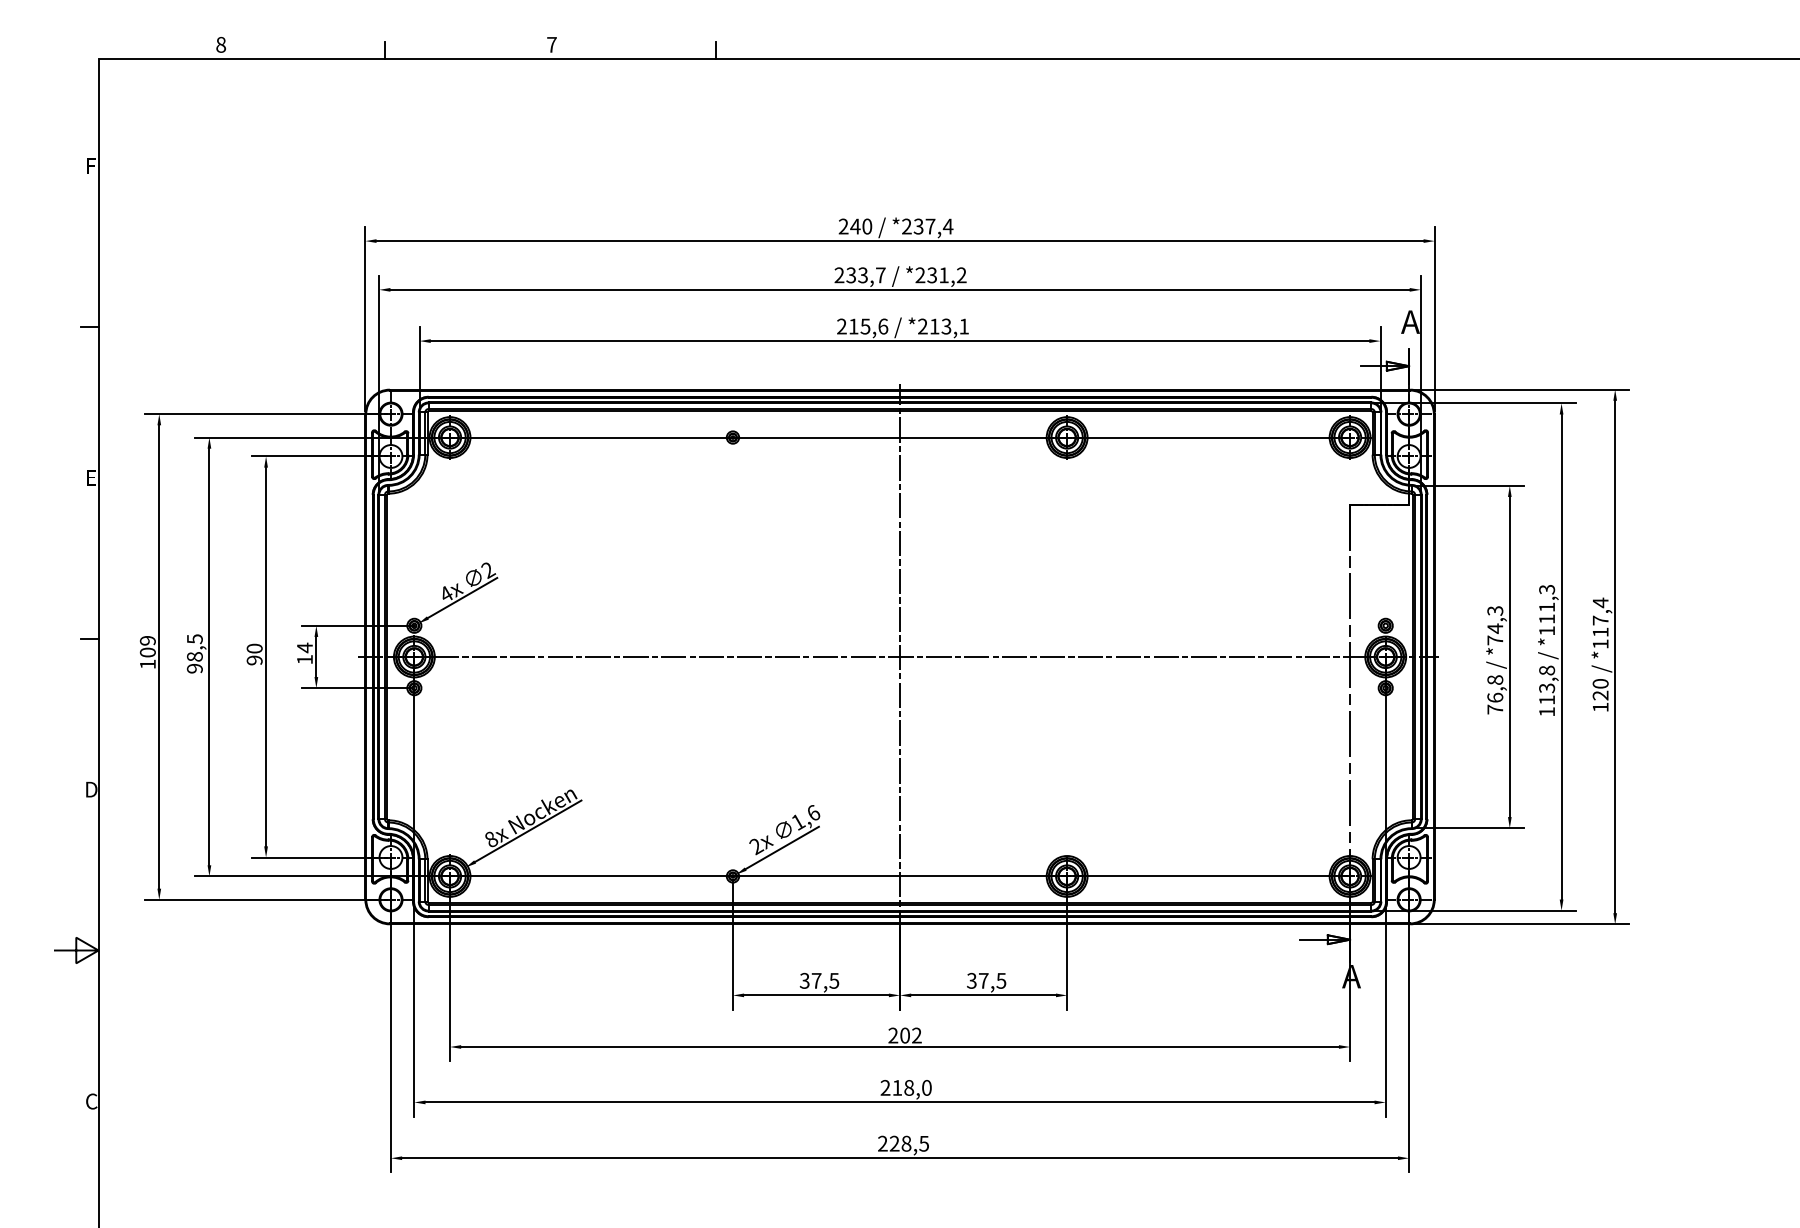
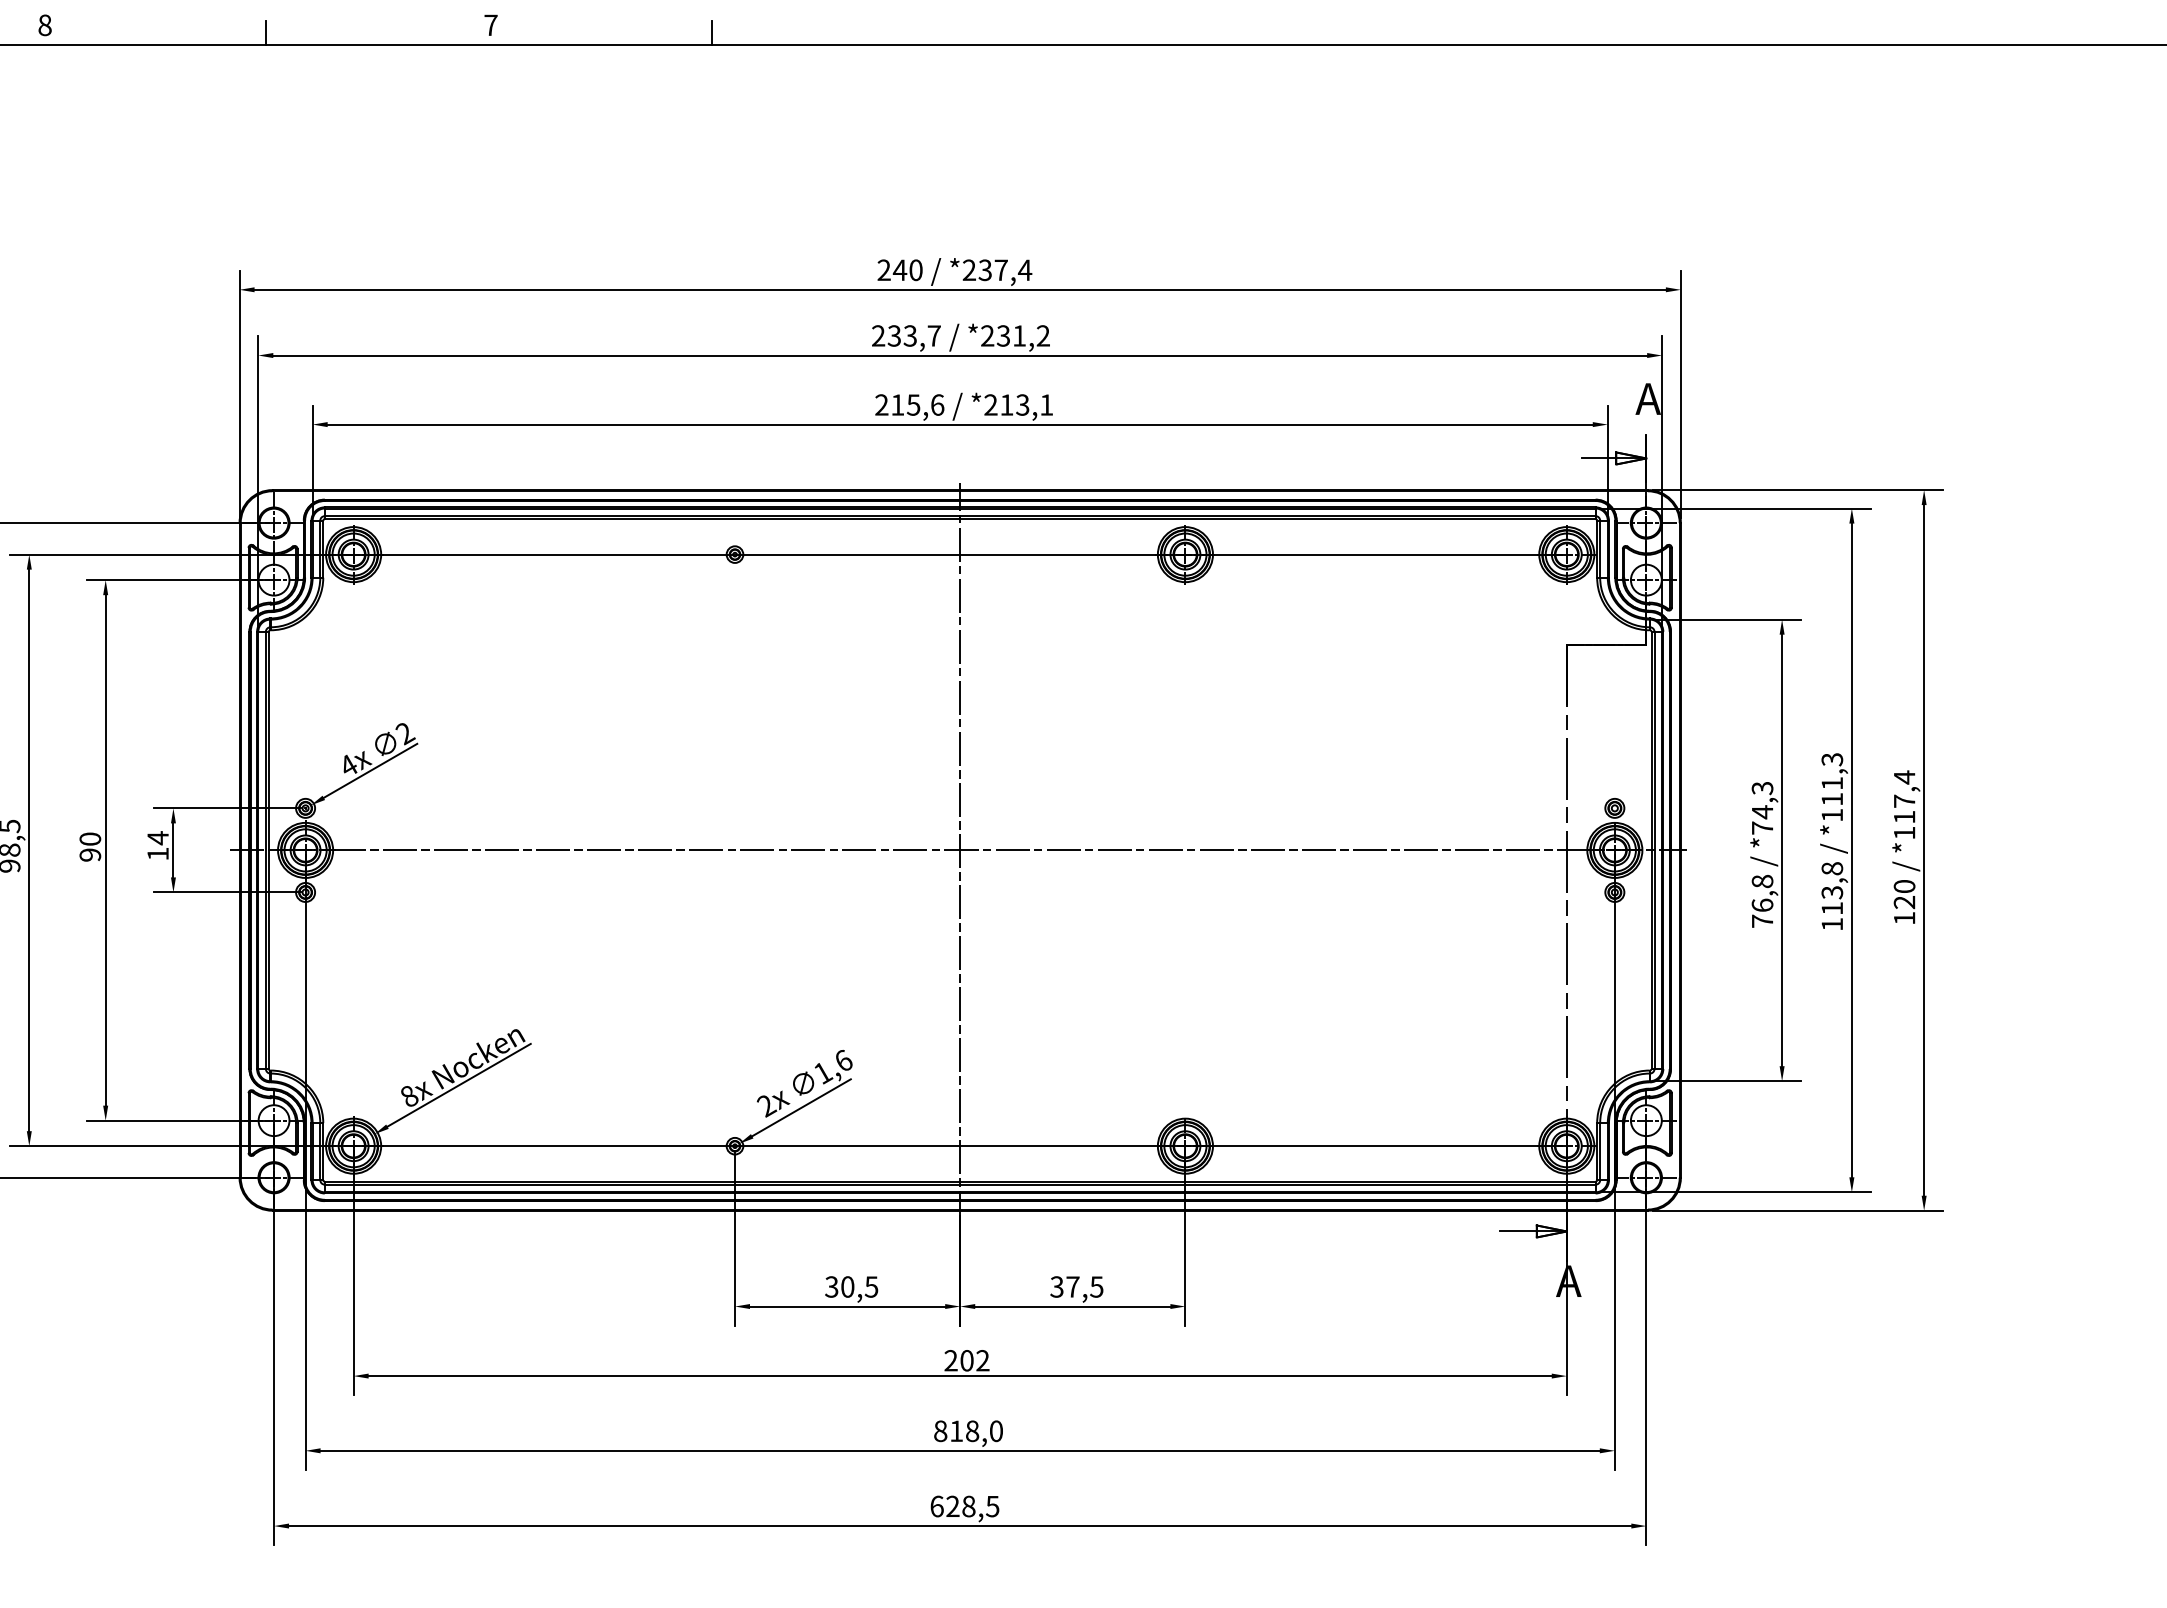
text: (816, 980) -> (847, 1286), 37,5 -> 30,5
text: (885, 1087) -> (940, 1430), 218,0 -> 818,0
text: (882, 1143) -> (936, 1506), 228,5 -> 628,5

